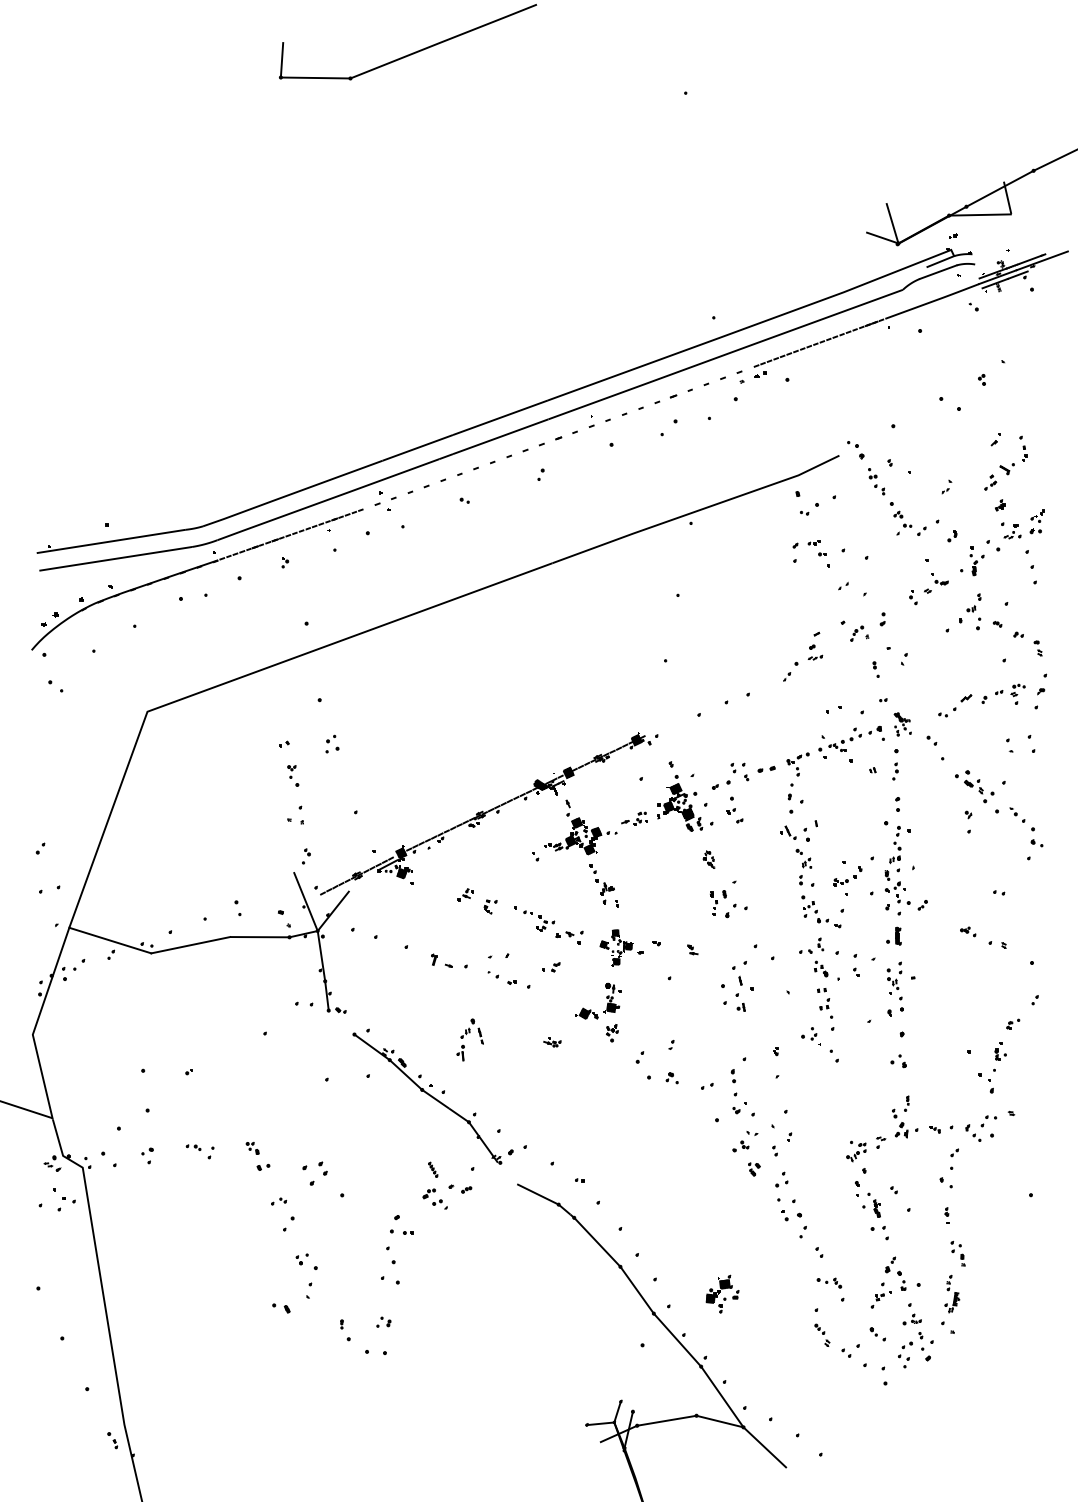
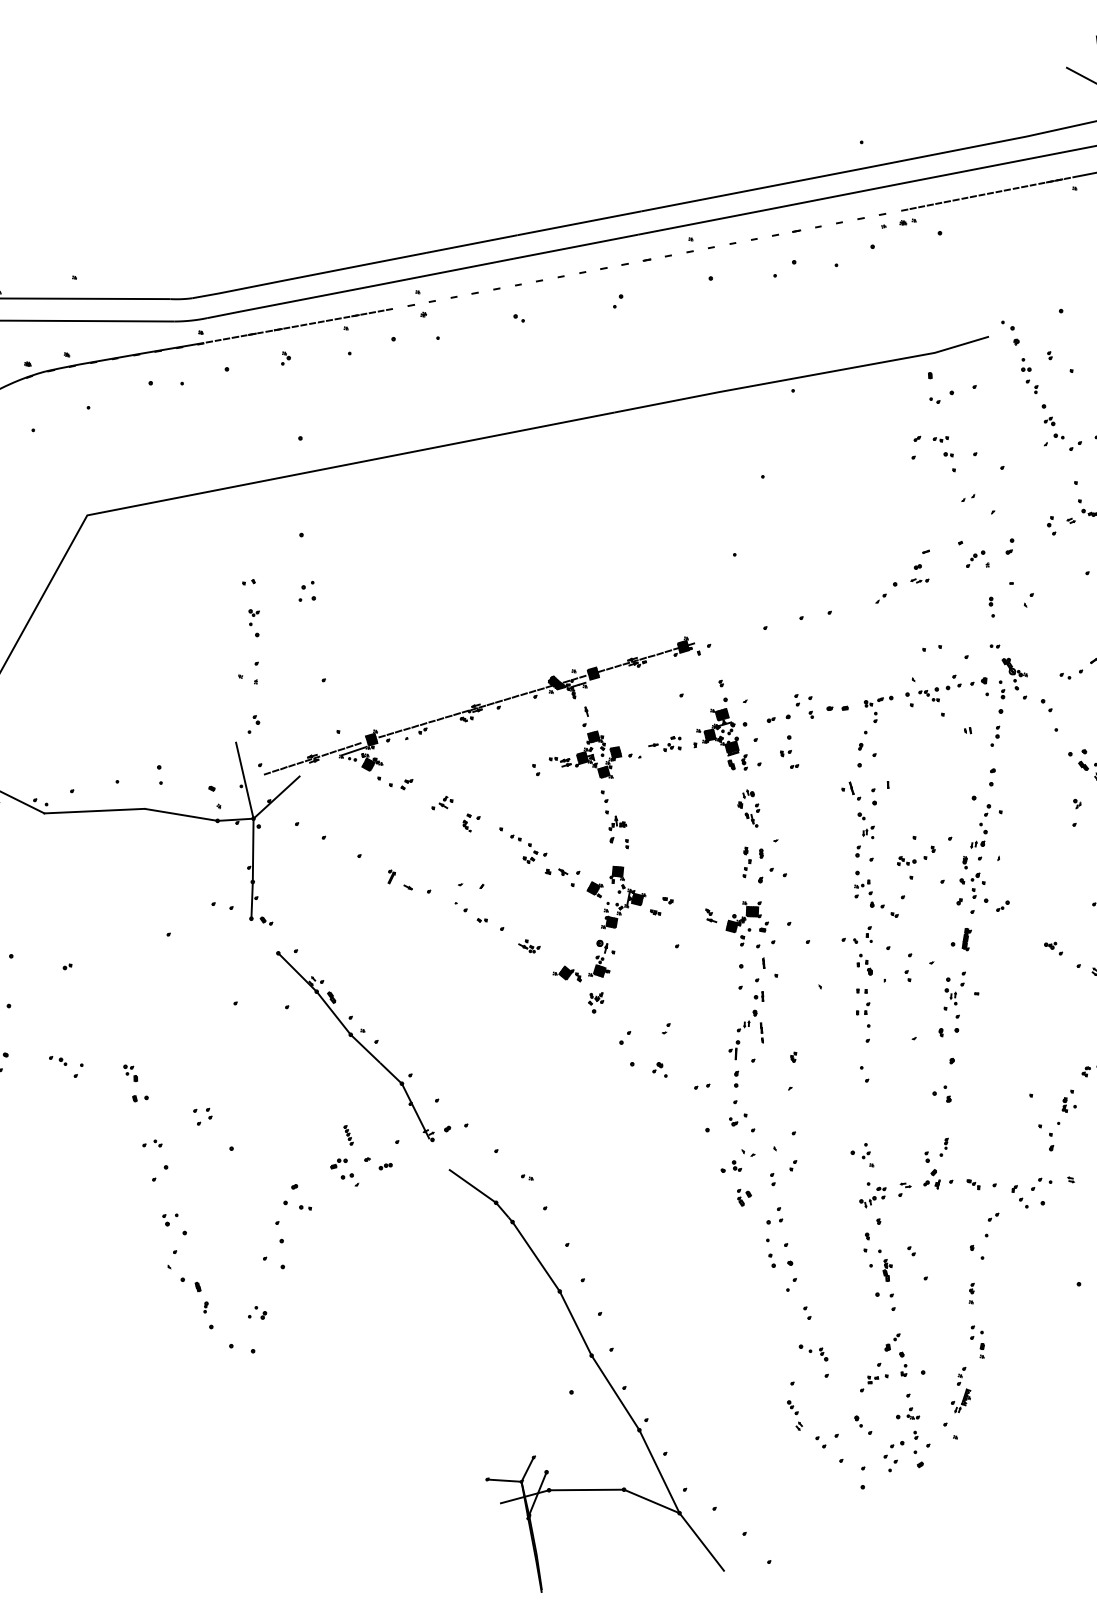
part: (902, 724) -> (1013, 679), size x1.43
part: (708, 859) -> (748, 807), size x1.67
part: (621, 947) -> (624, 898), size x1.43
part: (551, 967) -> (401, 783), moved
part: (810, 1036) -> (861, 1153), moved
part: (469, 1039) -> (747, 1034), moved
part: (552, 1042) -> (529, 946), moved
part: (314, 1173) -> (201, 1116), size x0.62
part: (722, 1293) -> (747, 922), moved
part: (281, 1308) -> (191, 1285), moved

